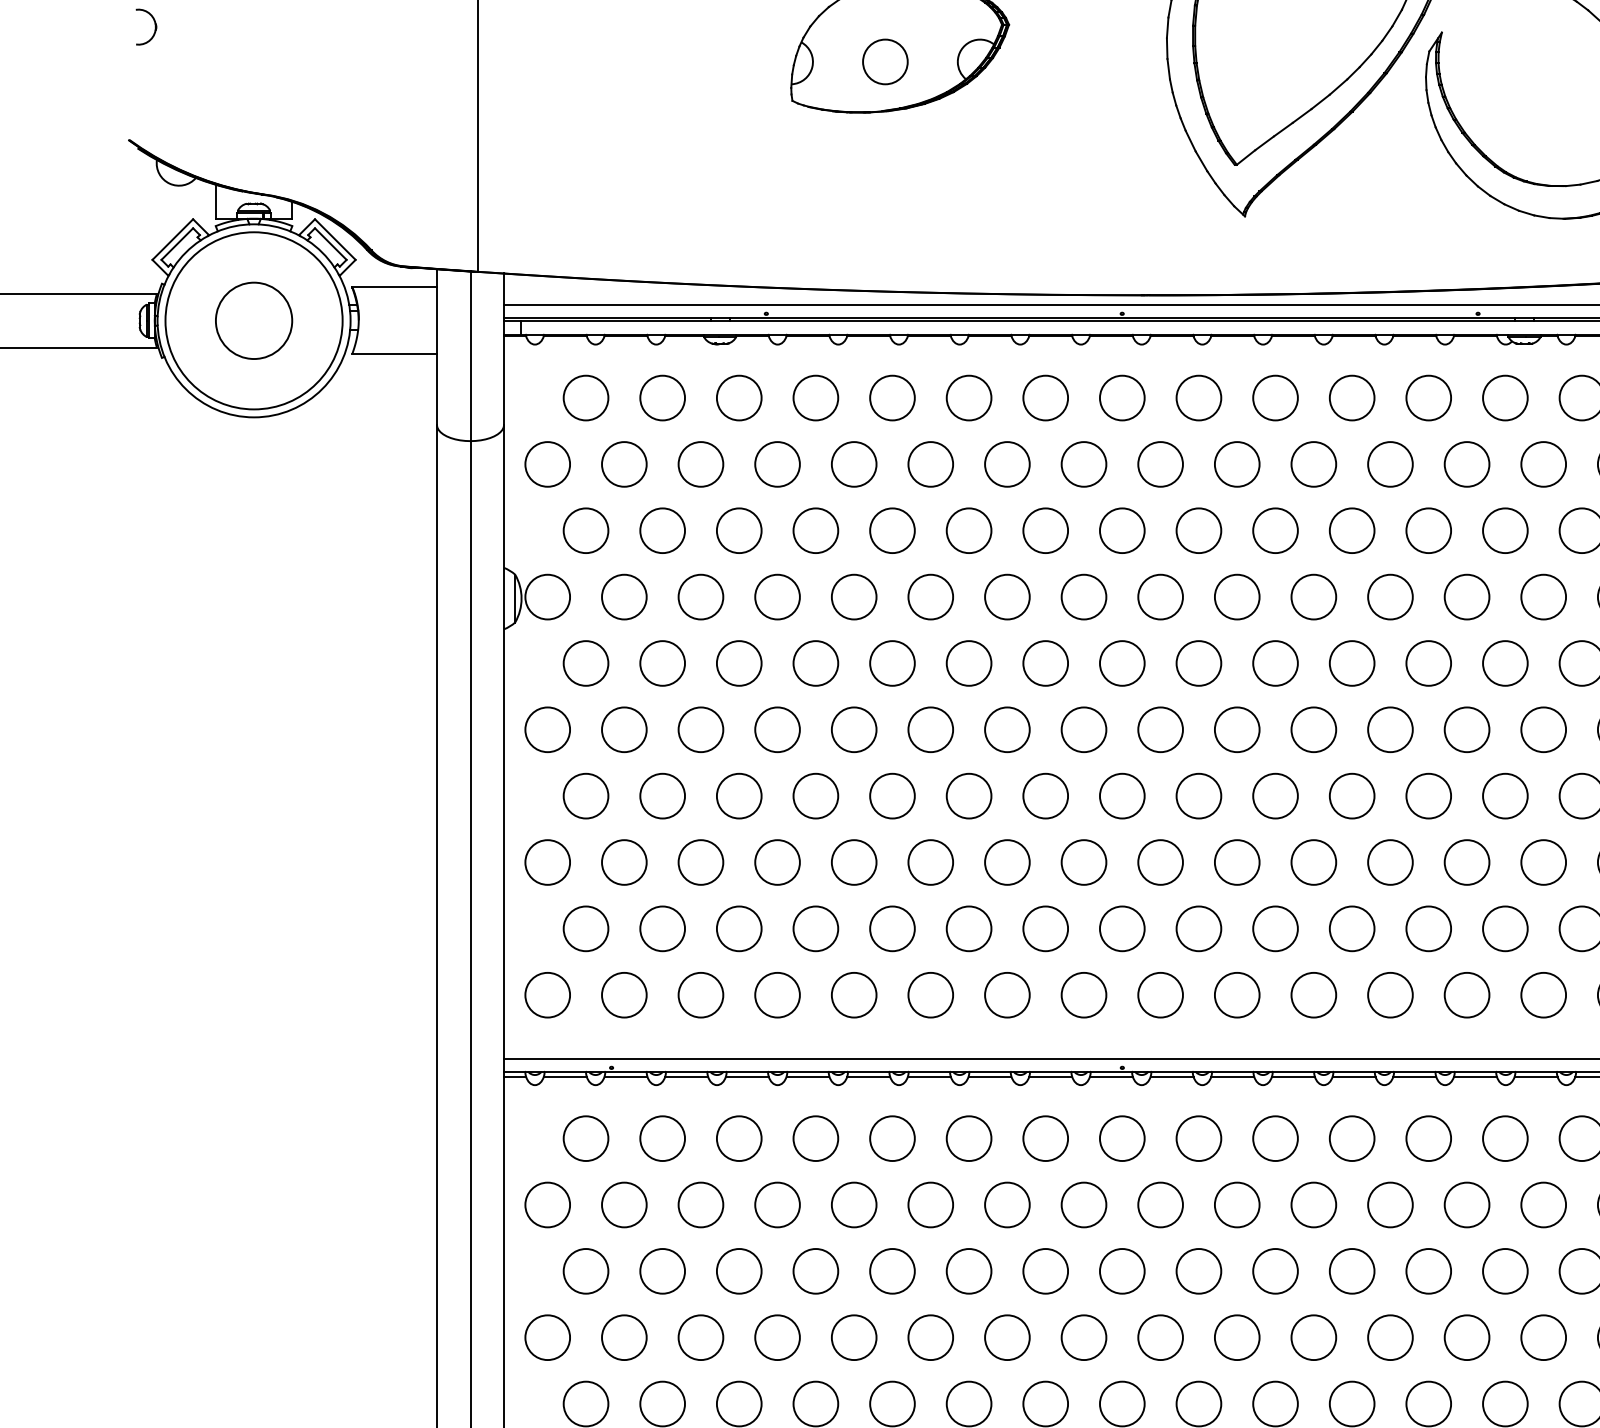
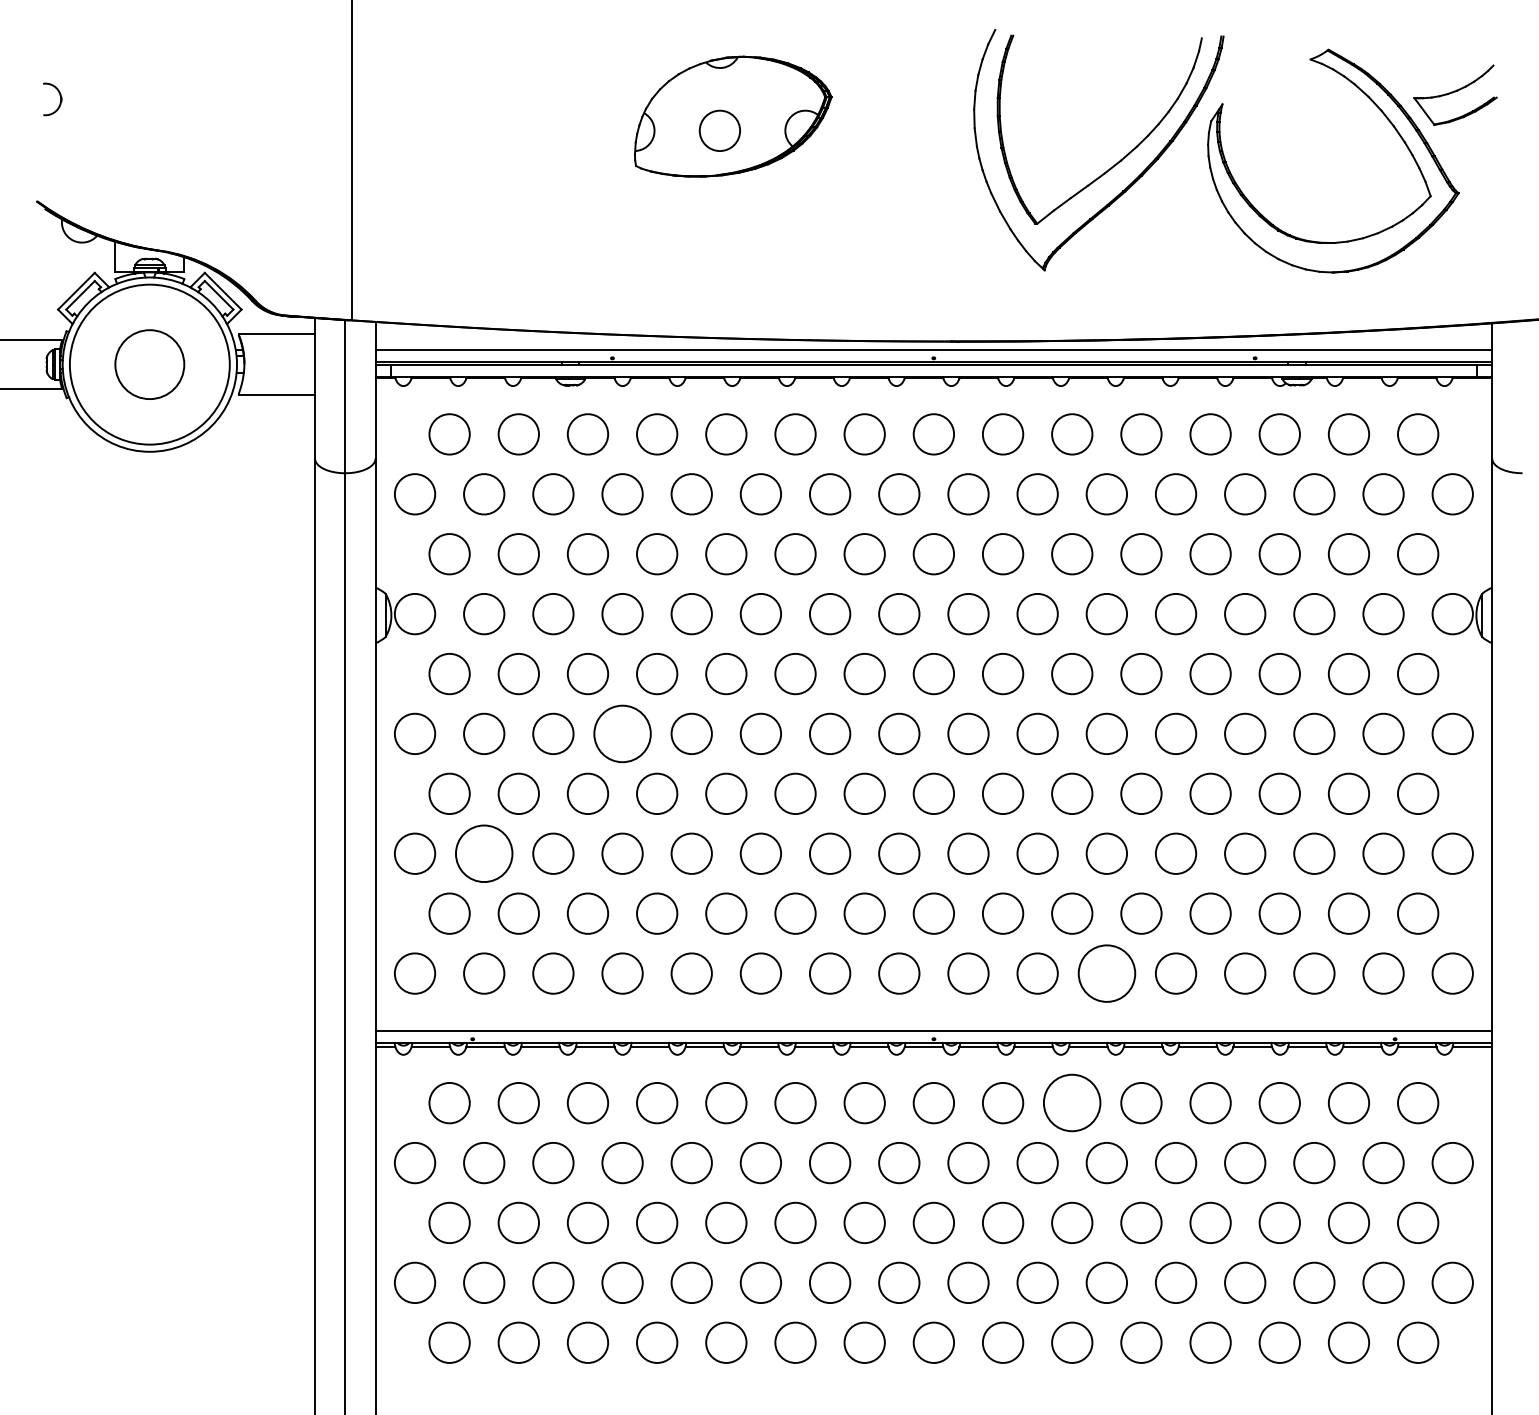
circle: (777, 729) -> (622, 733), size x1.4
circle: (624, 862) -> (484, 853), size x1.4
circle: (1313, 995) -> (1106, 973), size x1.4
circle: (1275, 1139) -> (1072, 1103), size x1.4

